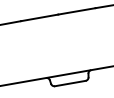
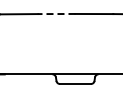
line: (39, 18) -> (56, 14), solid -> dashed

